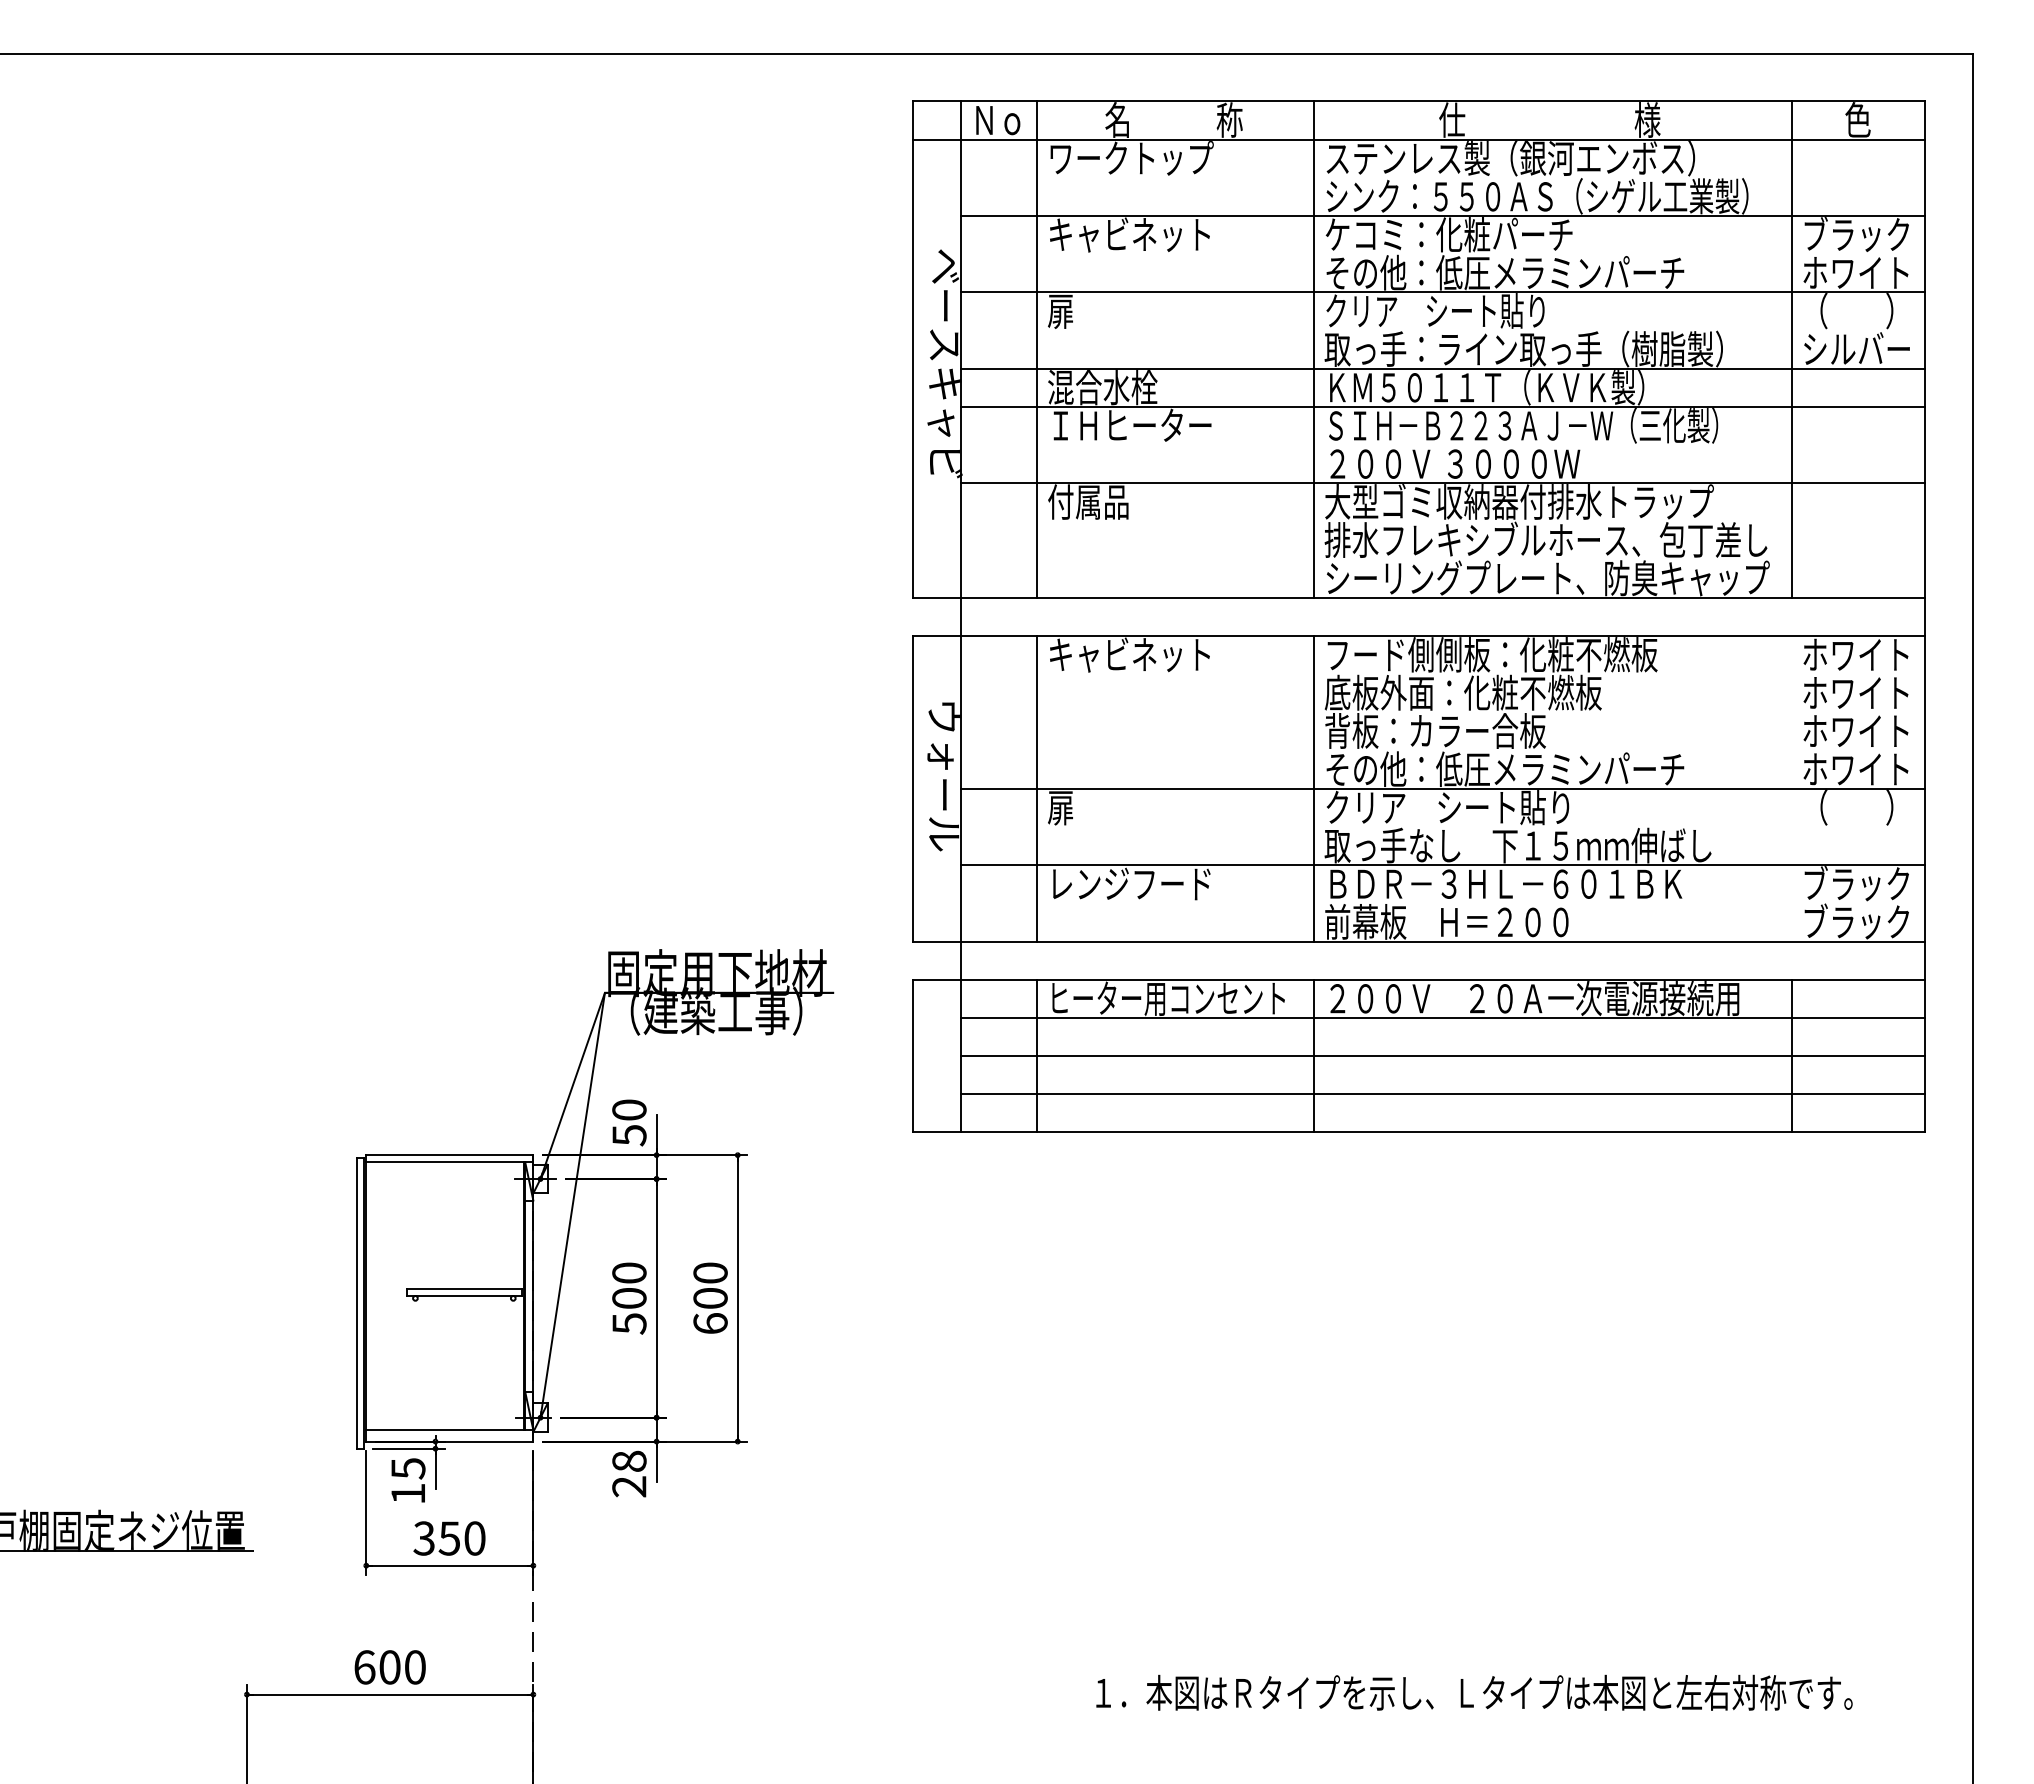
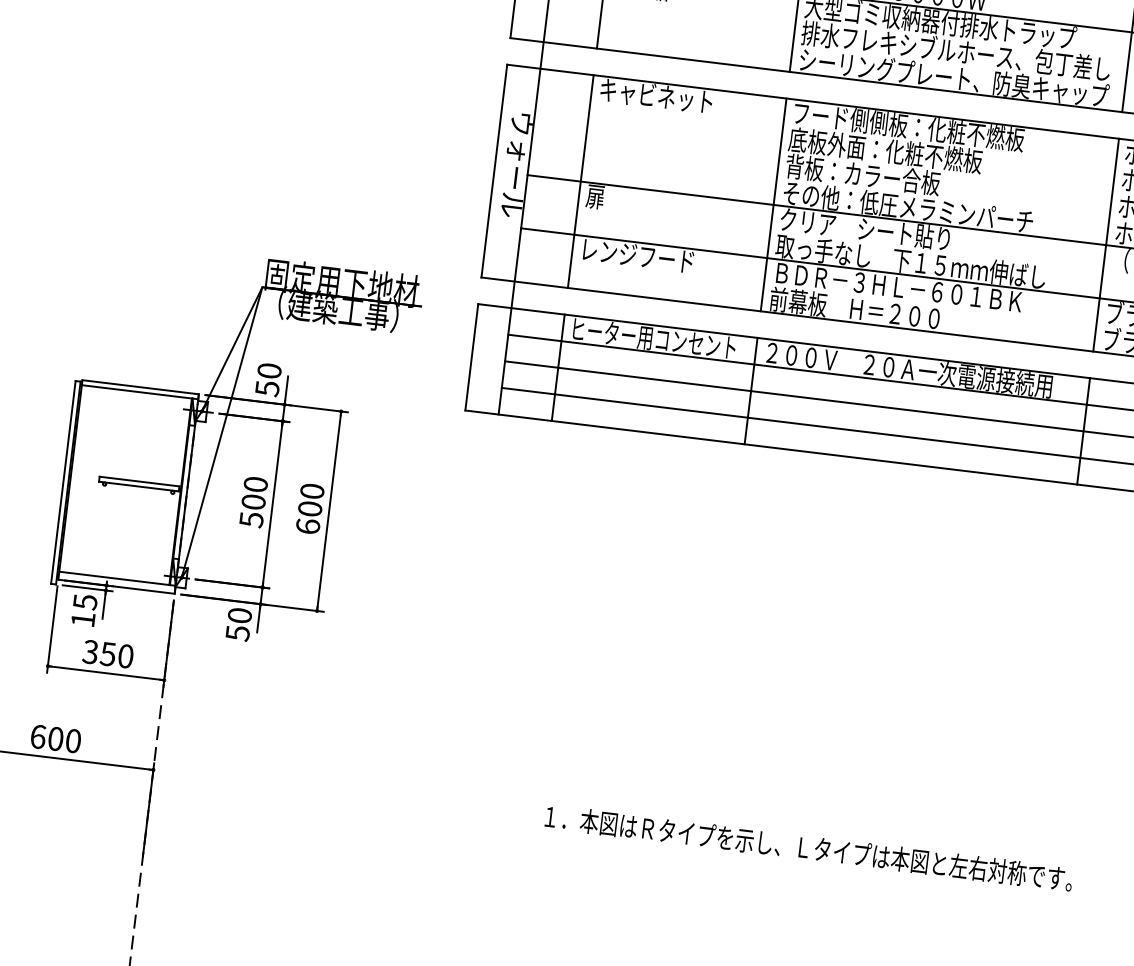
line: (1791, 788) -> (1106, 244), added
text: (629, 1473) -> (239, 624), 28 -> 50

